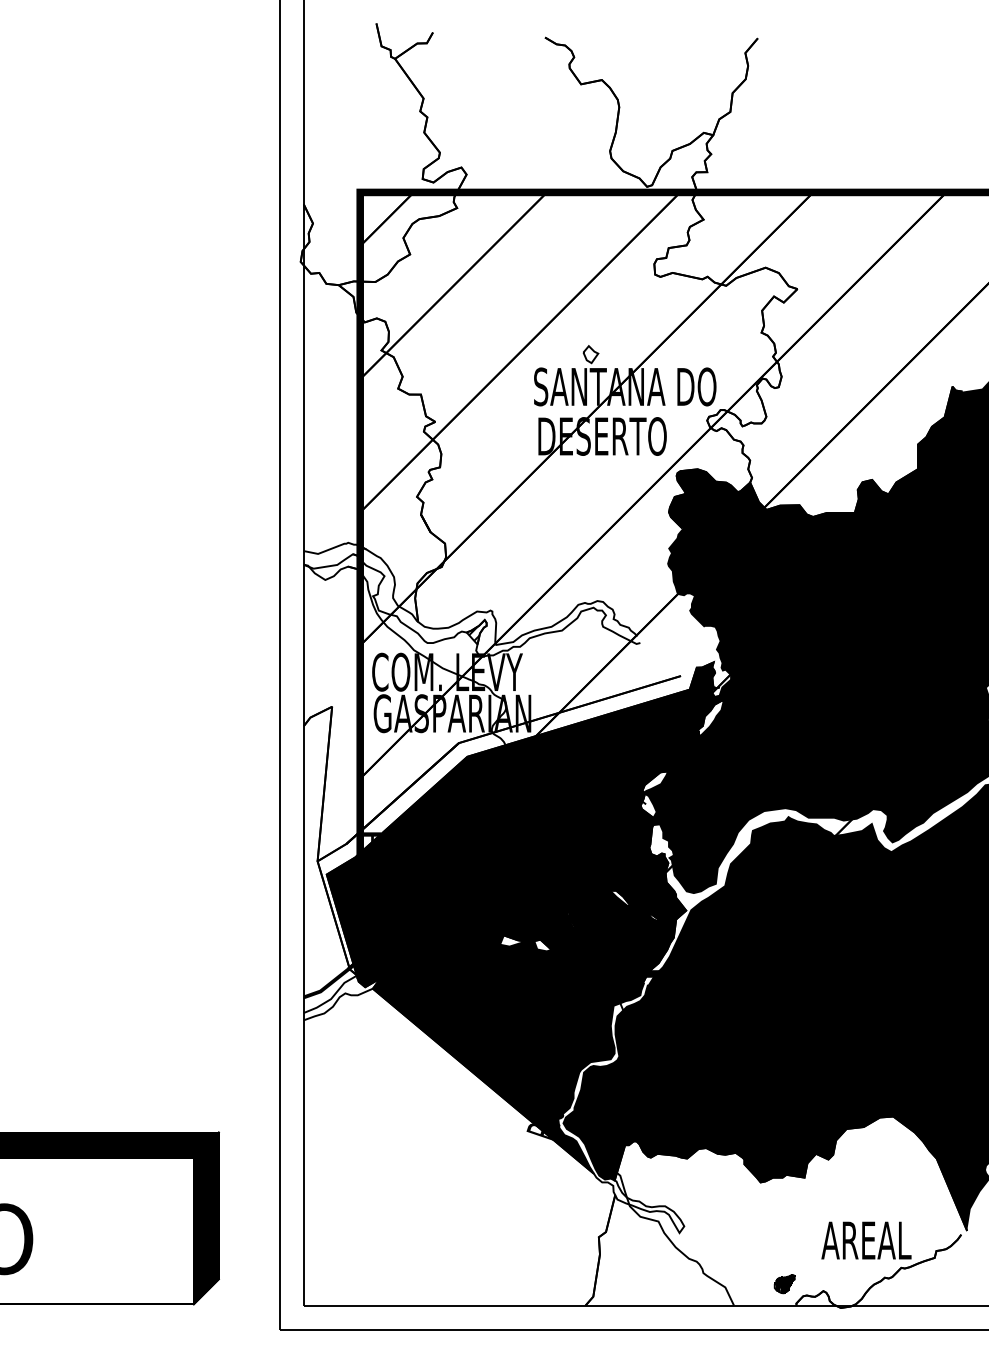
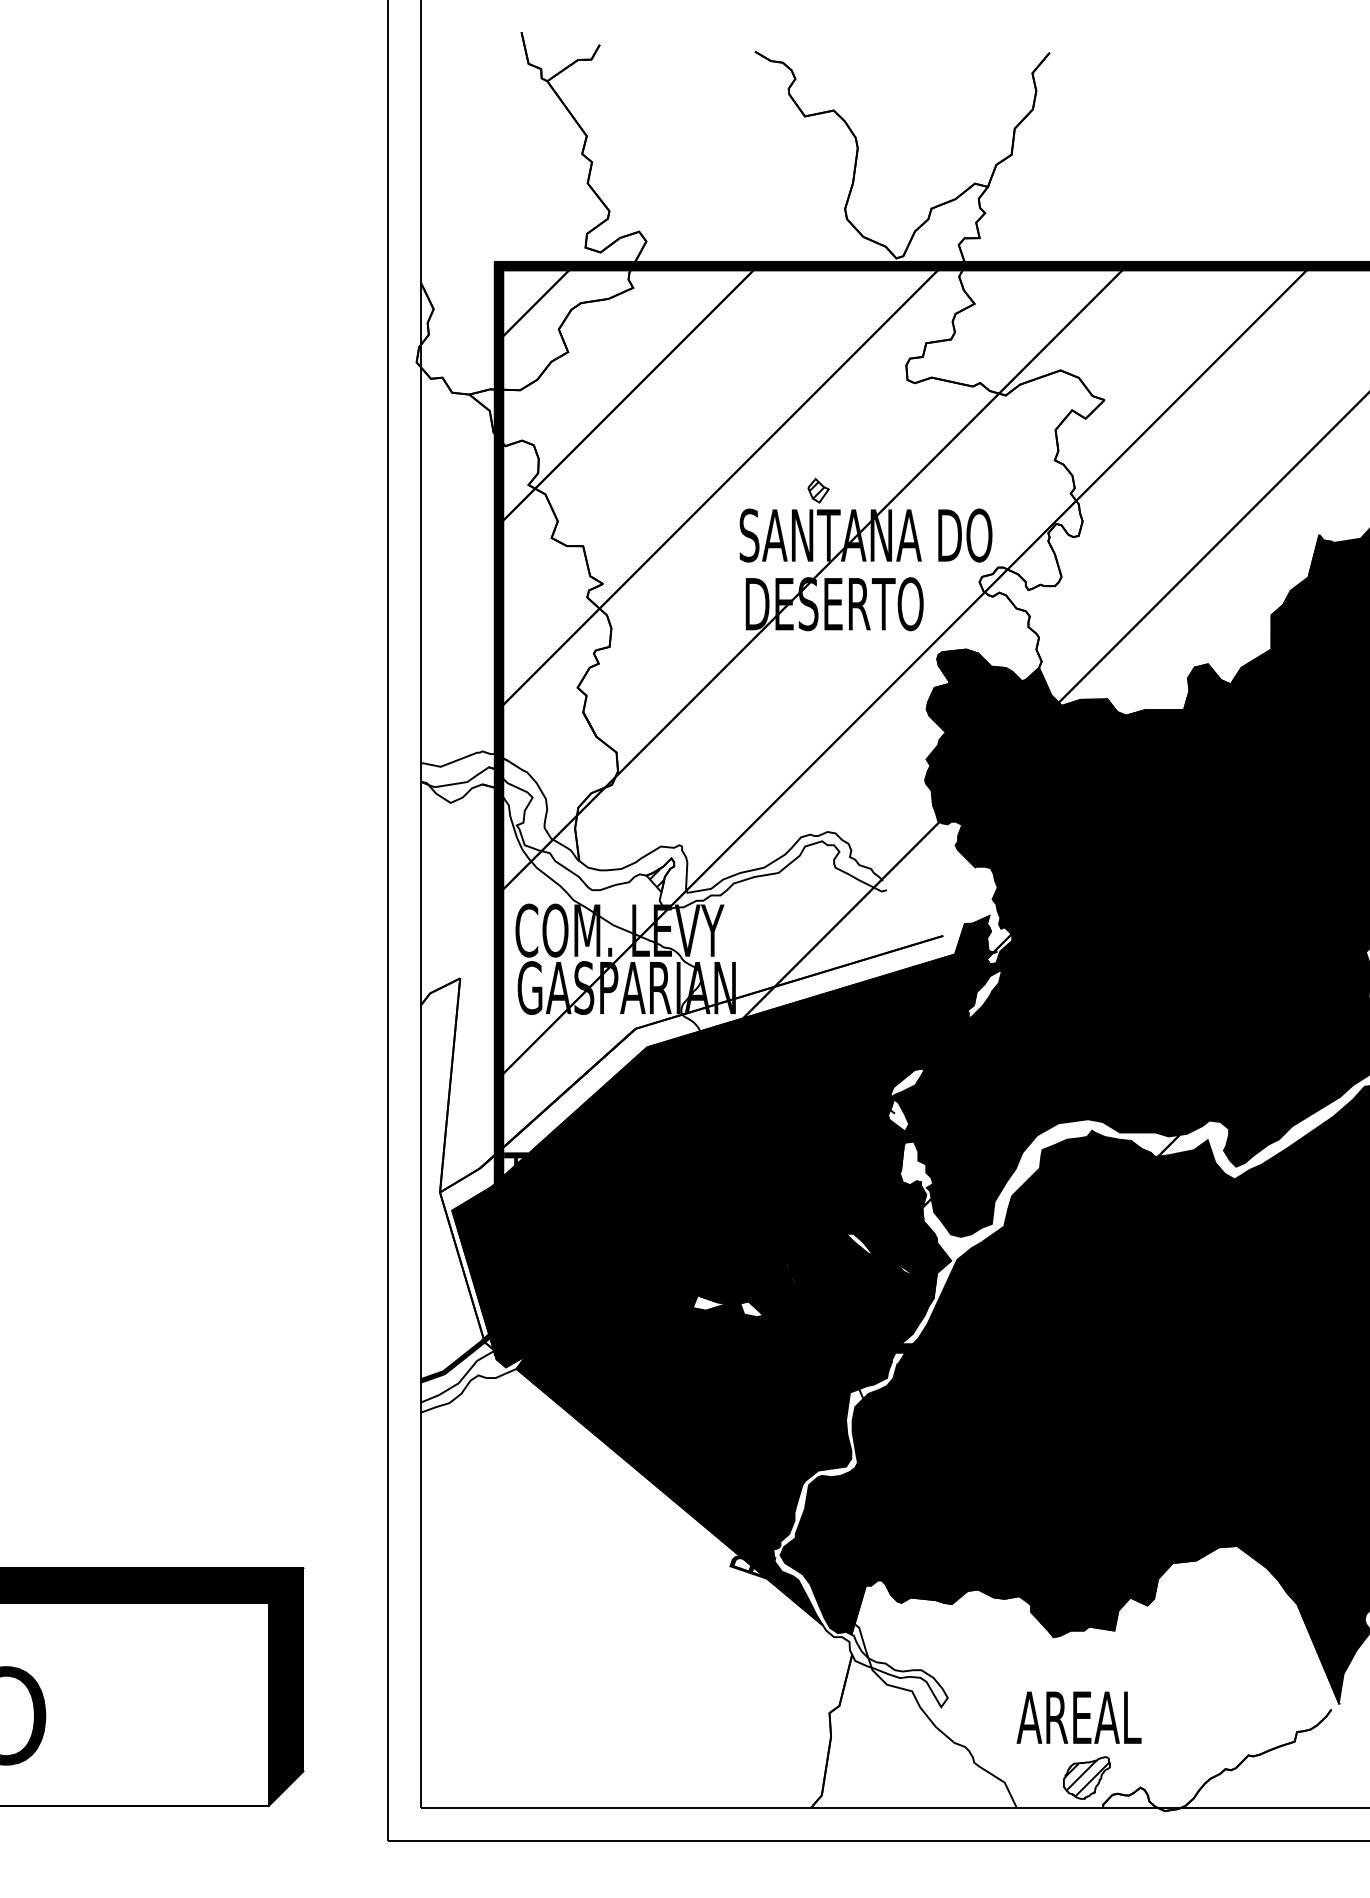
hatch: (589, 354) -> (816, 490), added
text: (866, 1240) -> (1078, 1717), moved
part: (784, 1283) -> (1086, 1777), size x1.67

